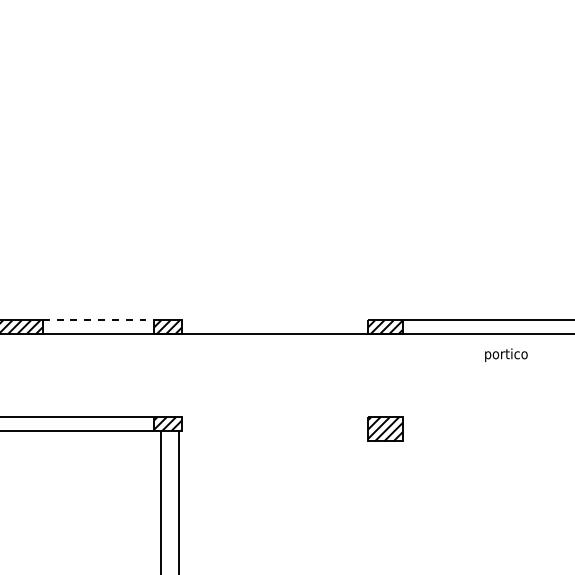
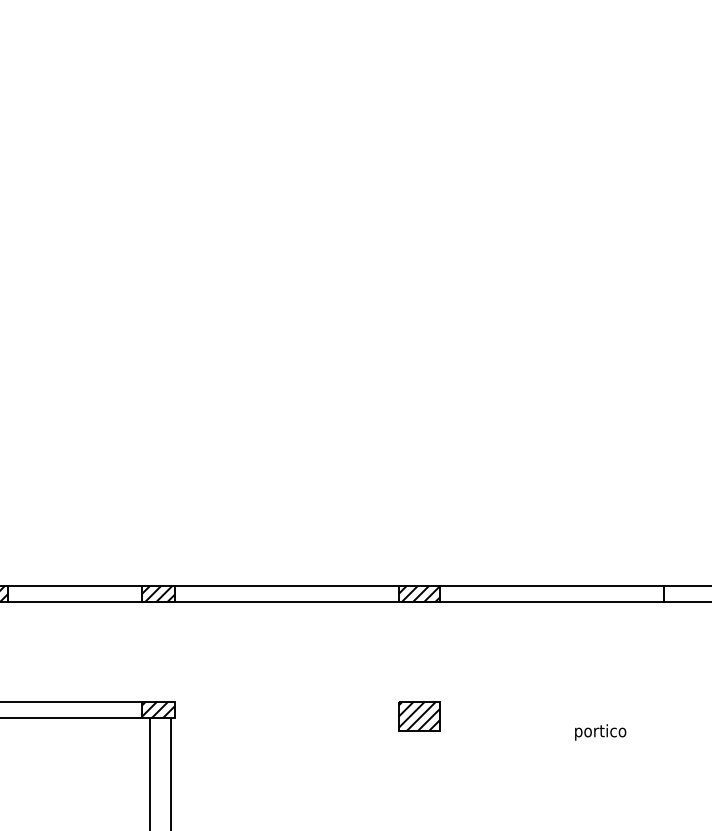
line: (98, 320) -> (75, 585), dashed -> solid
line: (274, 320) -> (286, 585), added
text: (506, 355) -> (600, 732), moved

